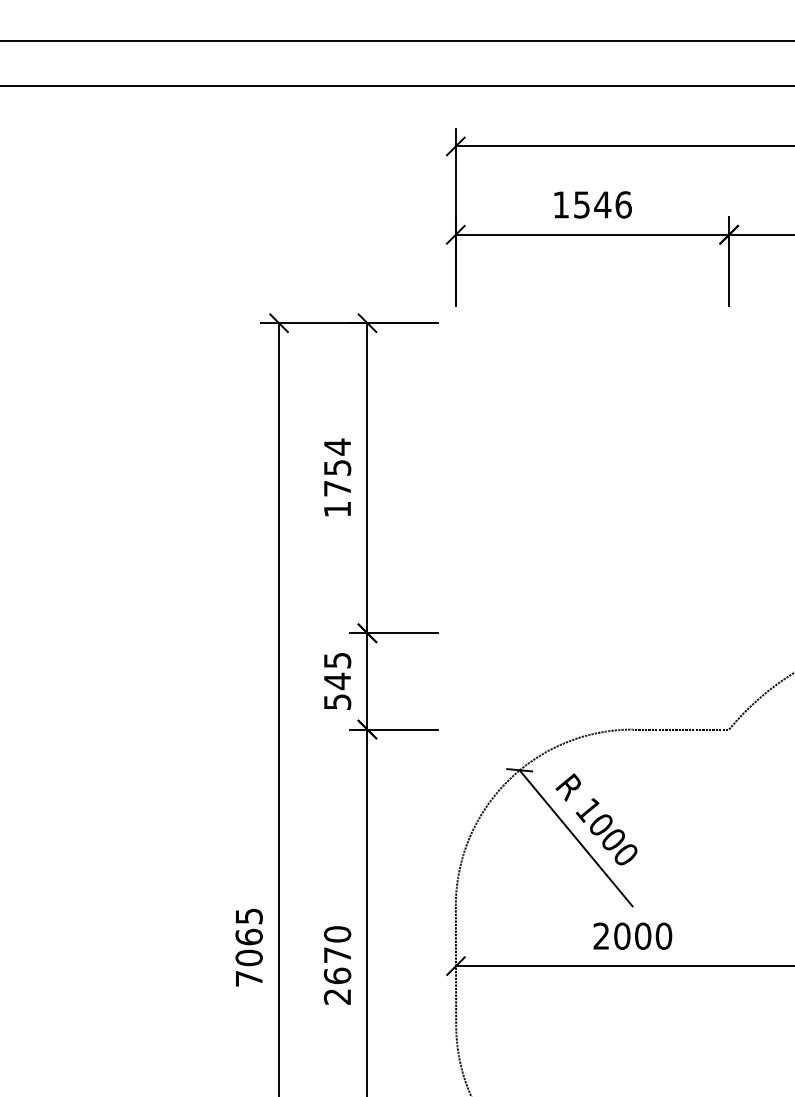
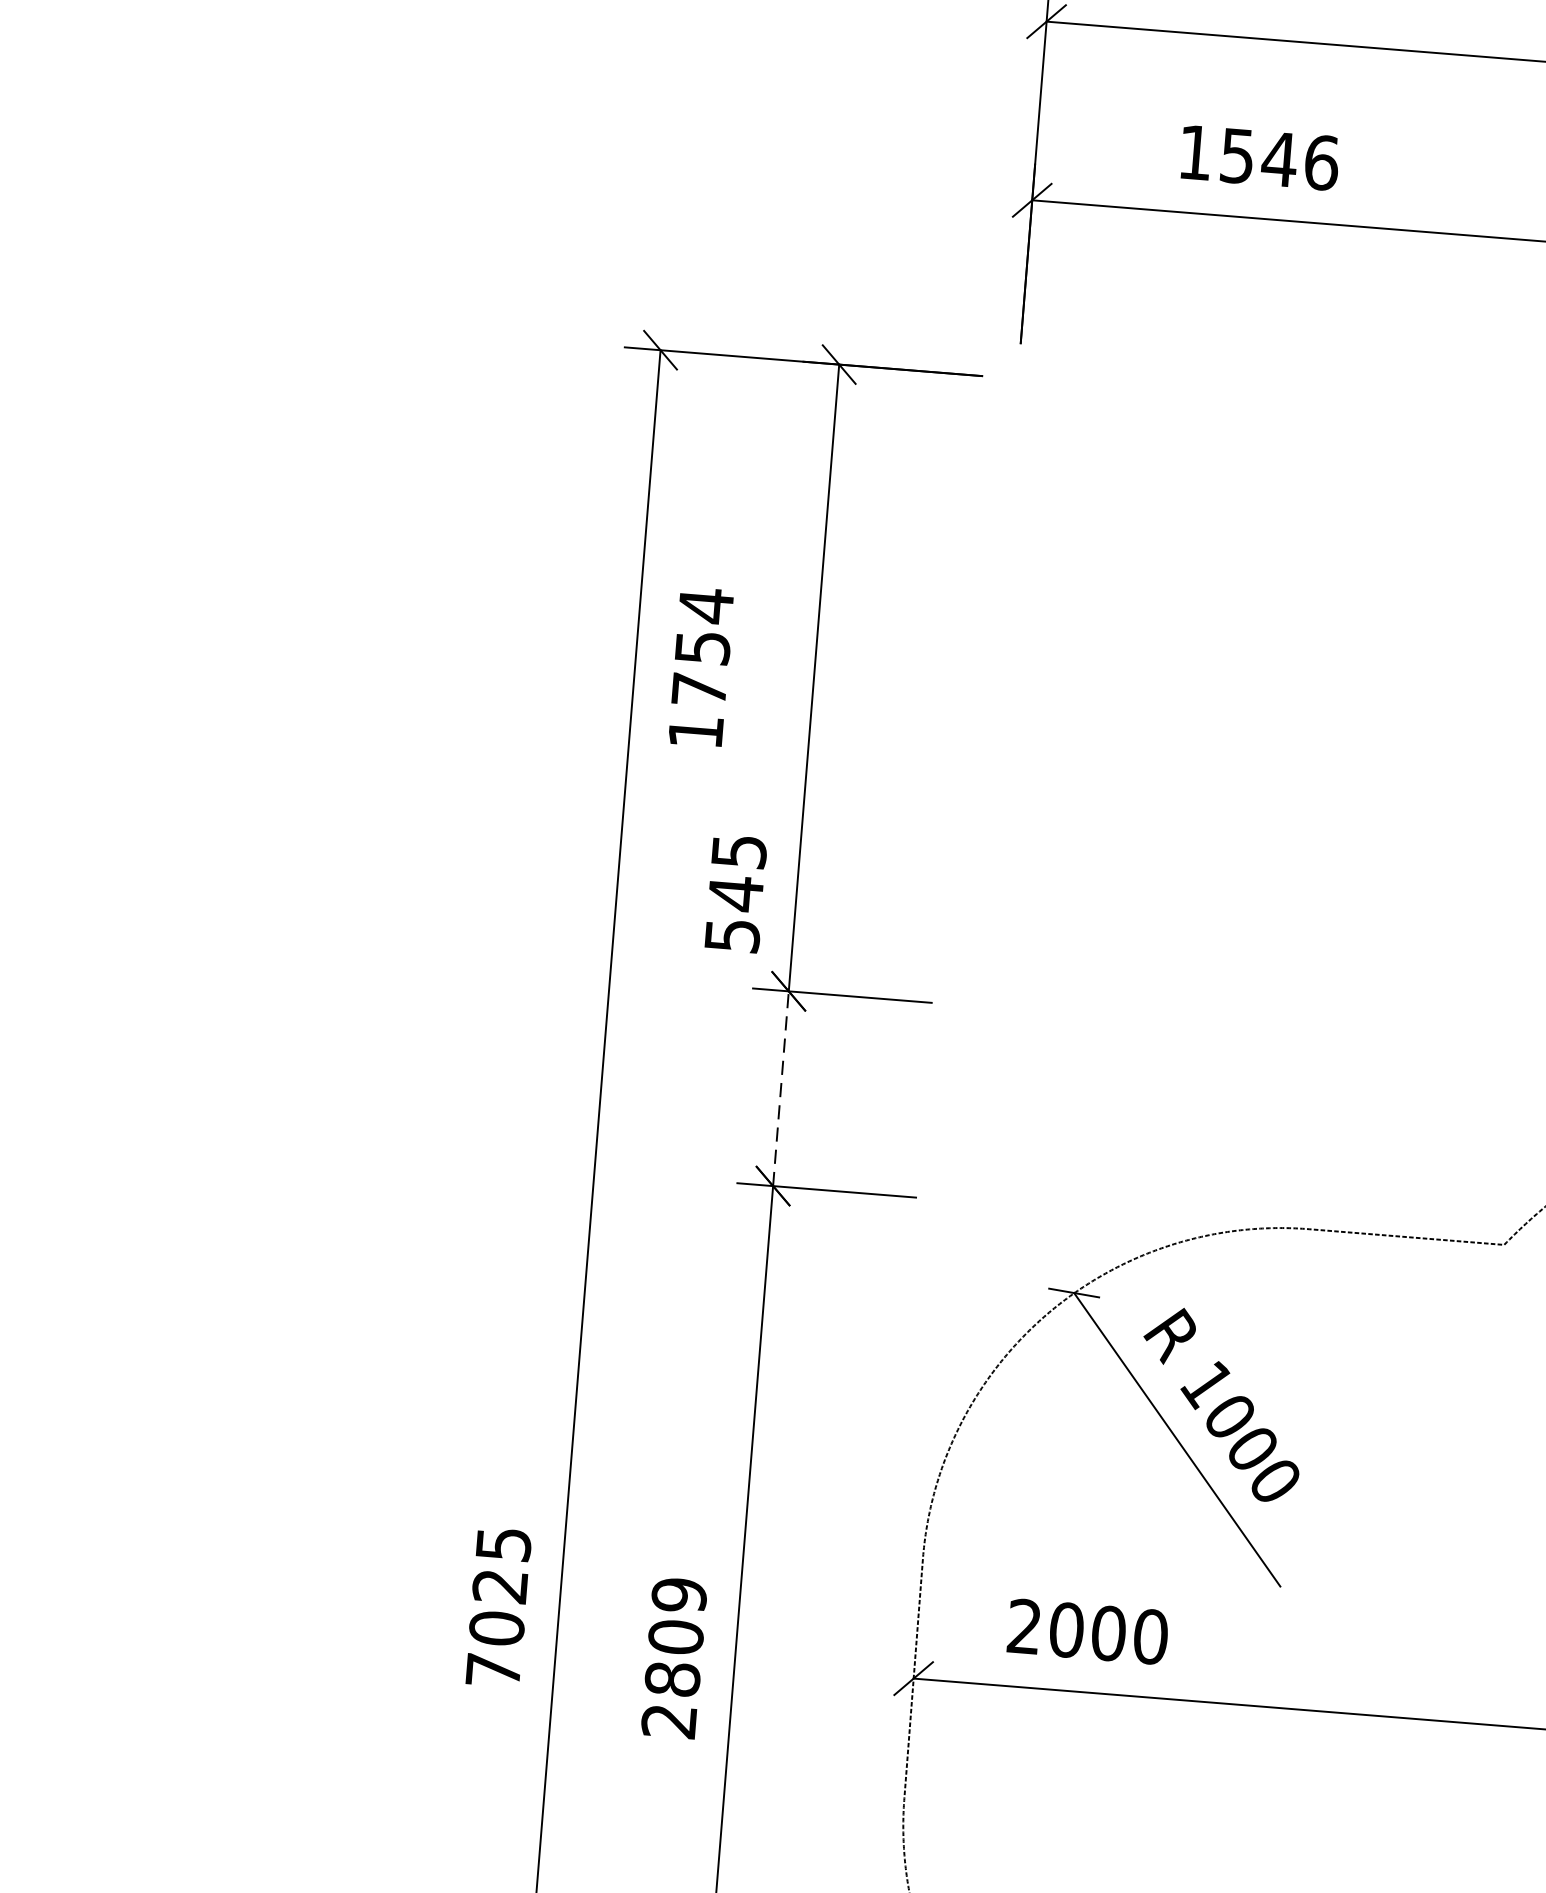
text: (592, 204) -> (1258, 156), moved
text: (337, 477) -> (701, 667), moved
line: (367, 680) -> (781, 1086), solid -> dashed
text: (337, 681) -> (735, 893), moved
text: (632, 935) -> (1087, 1630), moved
text: (248, 936) -> (499, 1584), 7065 -> 7025
text: (337, 955) -> (675, 1637), 2670 -> 2809

